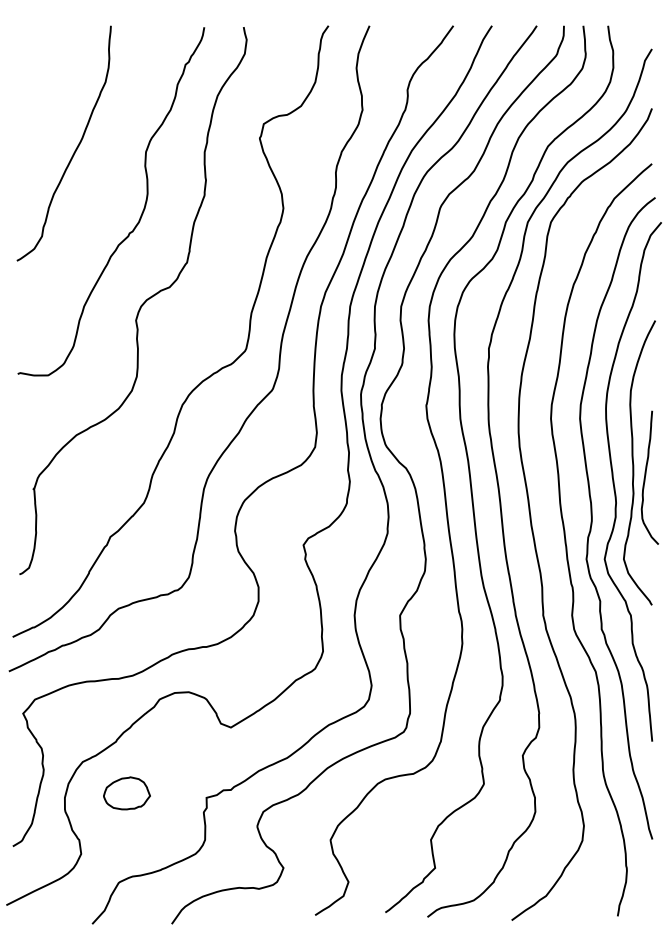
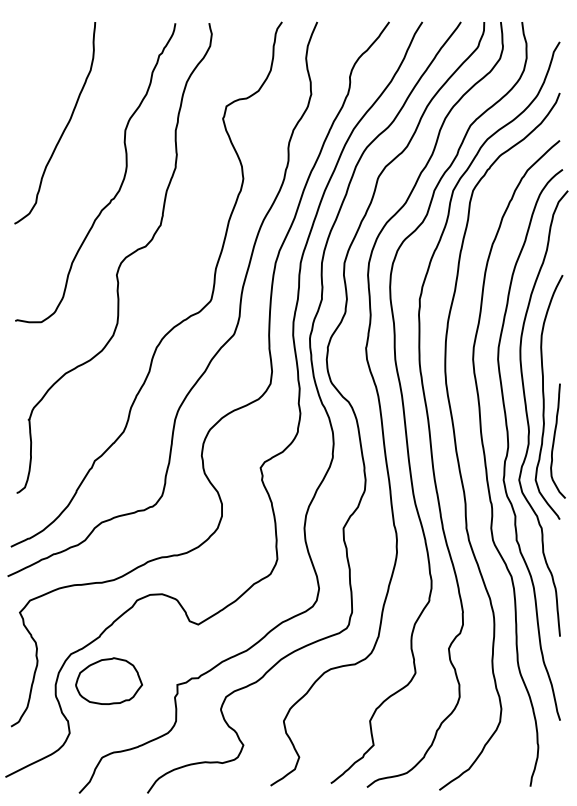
curve: (645, 477) -> (554, 440), moved
part: (126, 792) -> (108, 680), size x1.67

